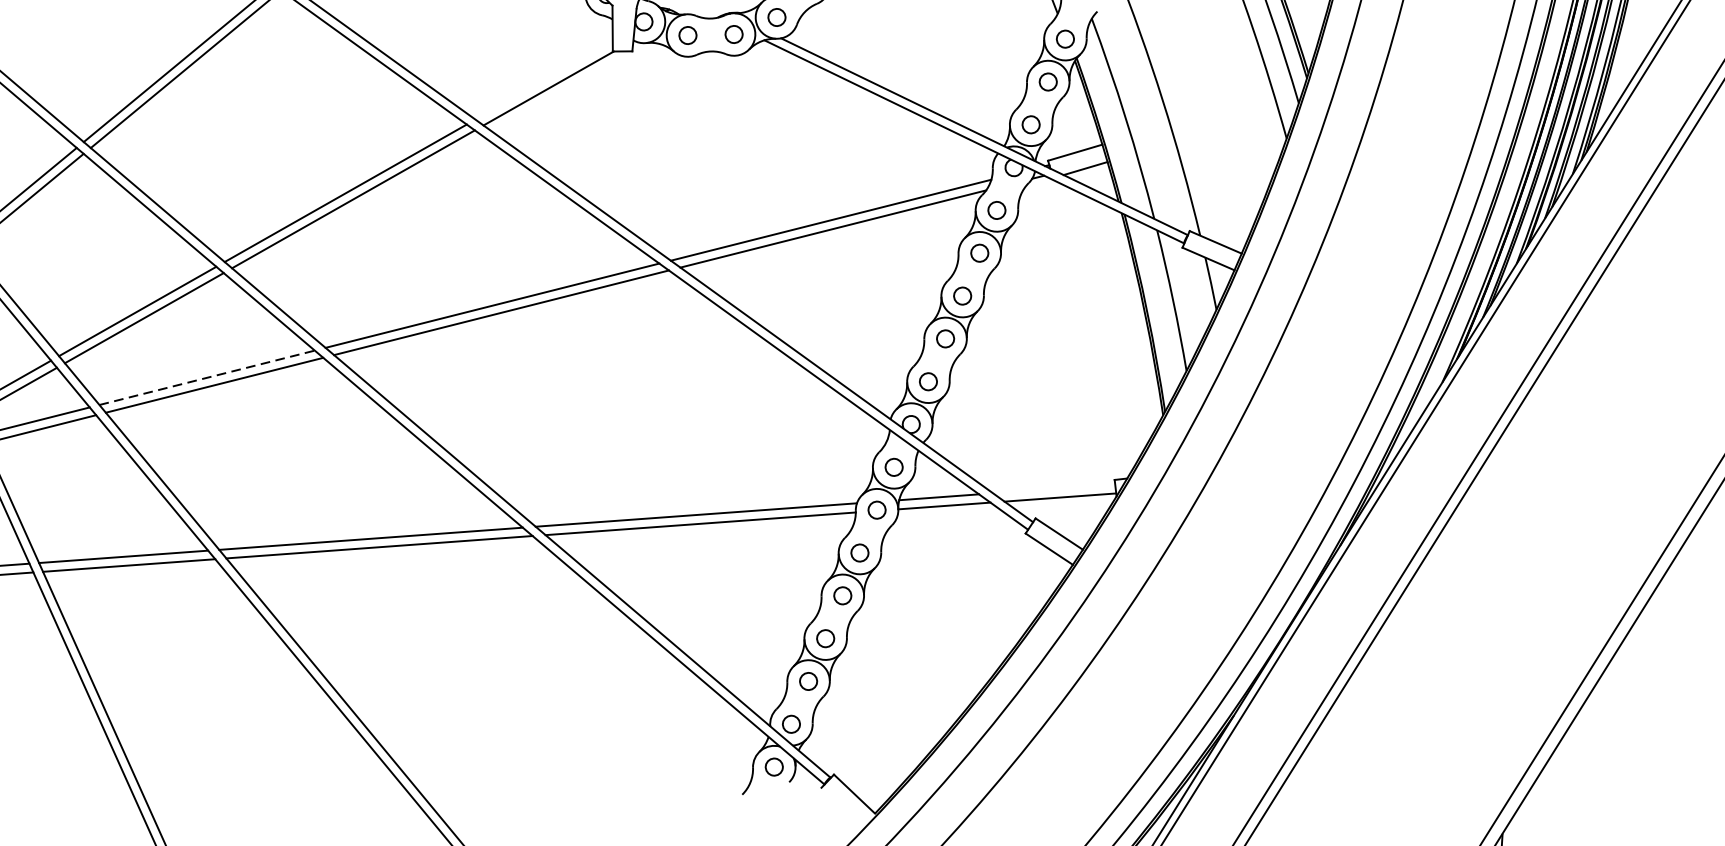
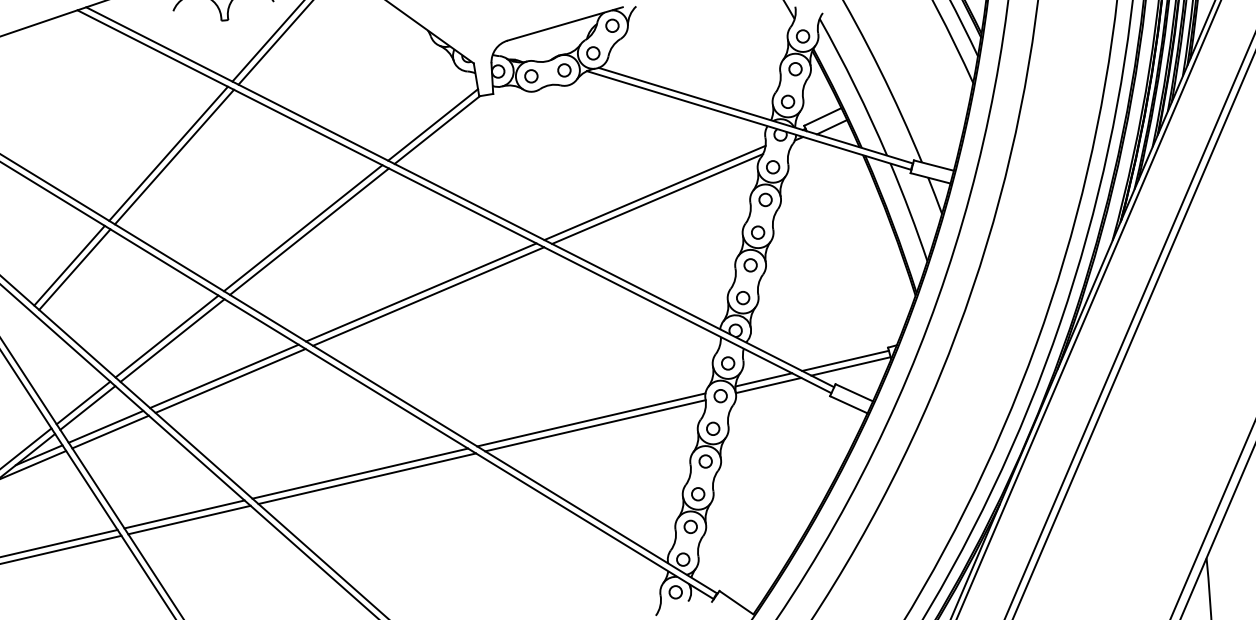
line: (544, 80) -> (433, 124), added
line: (207, 377) -> (224, 376), dashed -> solid
line: (1054, 488) -> (845, 360), added

